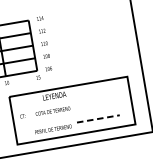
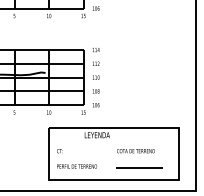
text: (52, 111) -> (135, 151), moved
line: (98, 118) -> (140, 167), dashed -> solid
text: (53, 129) -> (77, 166), moved

